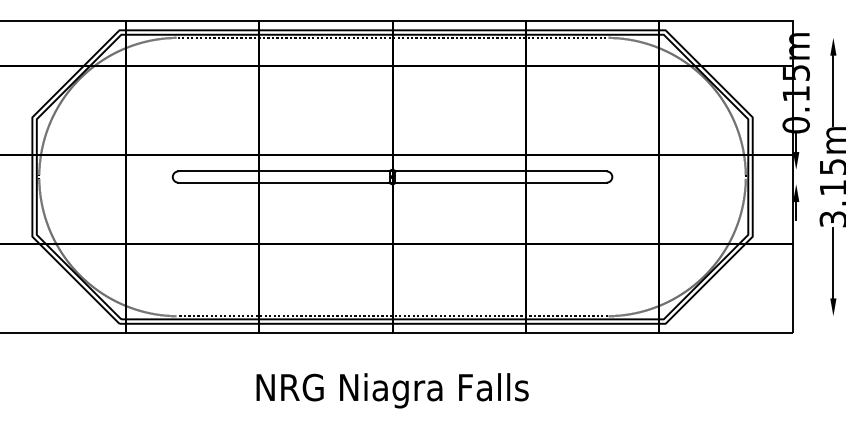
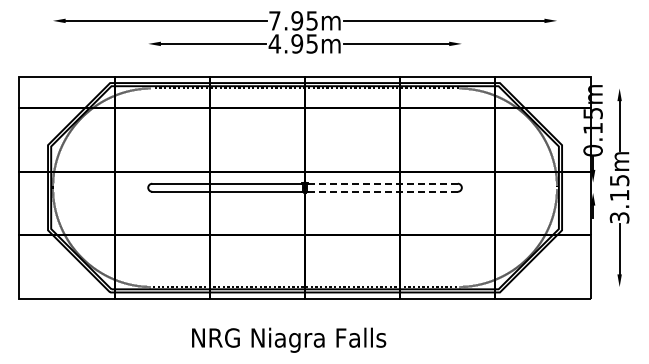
line: (502, 171) -> (383, 183), solid -> dashed
line: (502, 182) -> (383, 191), solid -> dashed
text: (393, 389) -> (289, 339), moved

